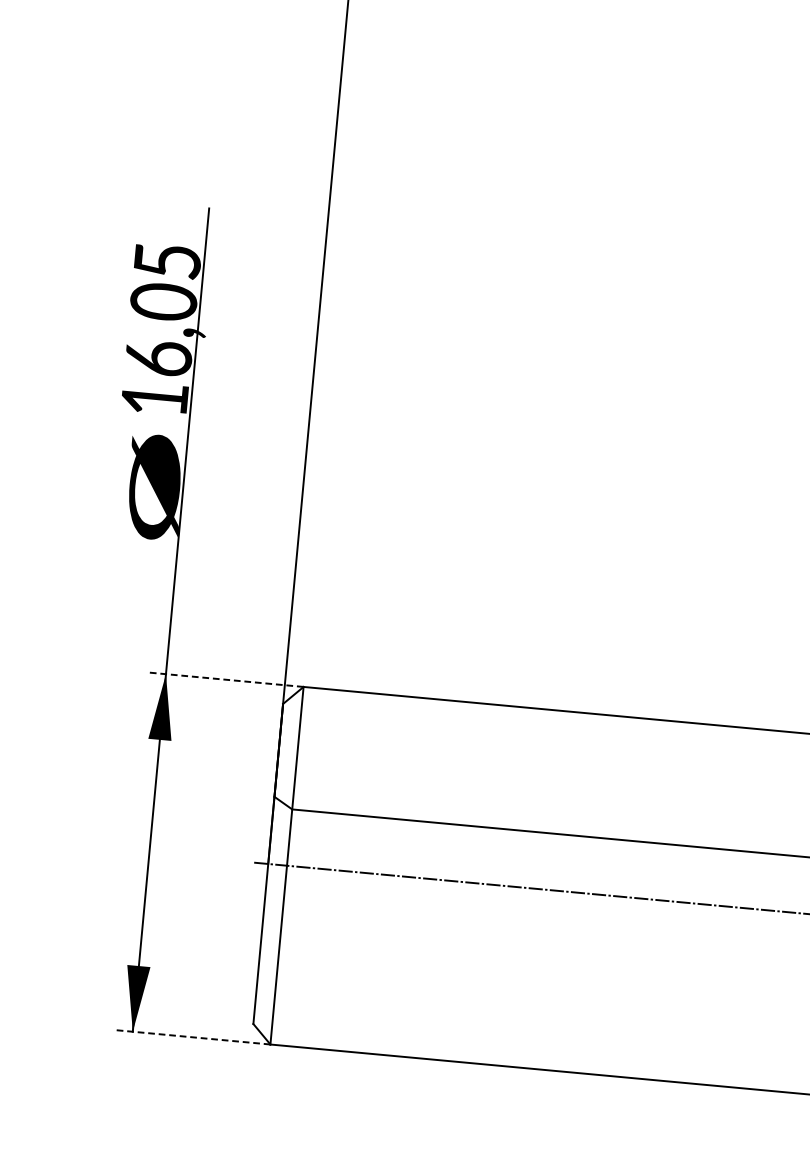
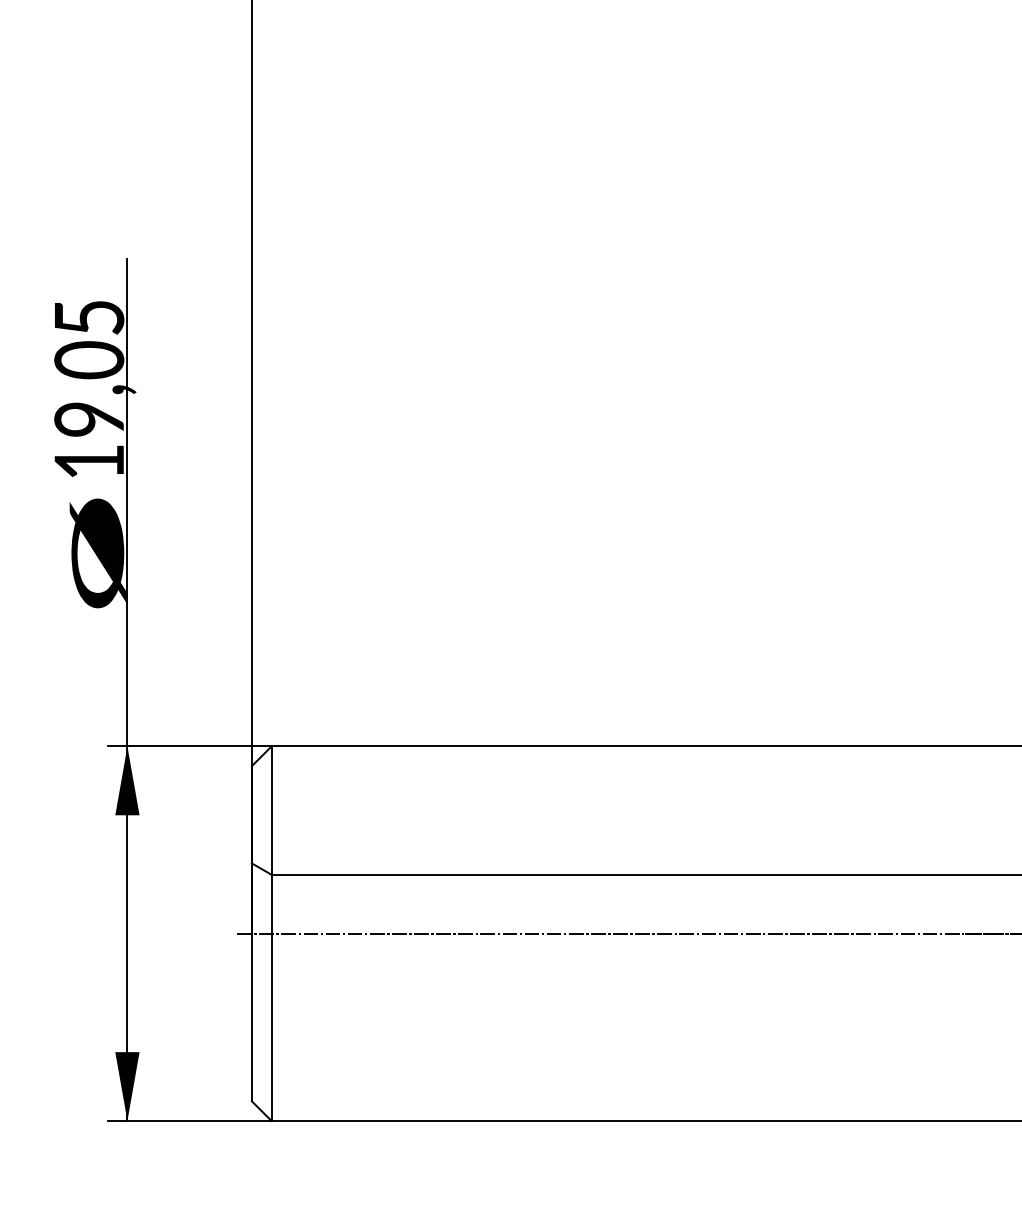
text: (158, 357) -> (89, 418), 16,05 -> 19,05
line: (225, 679) -> (189, 746), dashed -> solid
line: (192, 1036) -> (189, 1120), dashed -> solid

